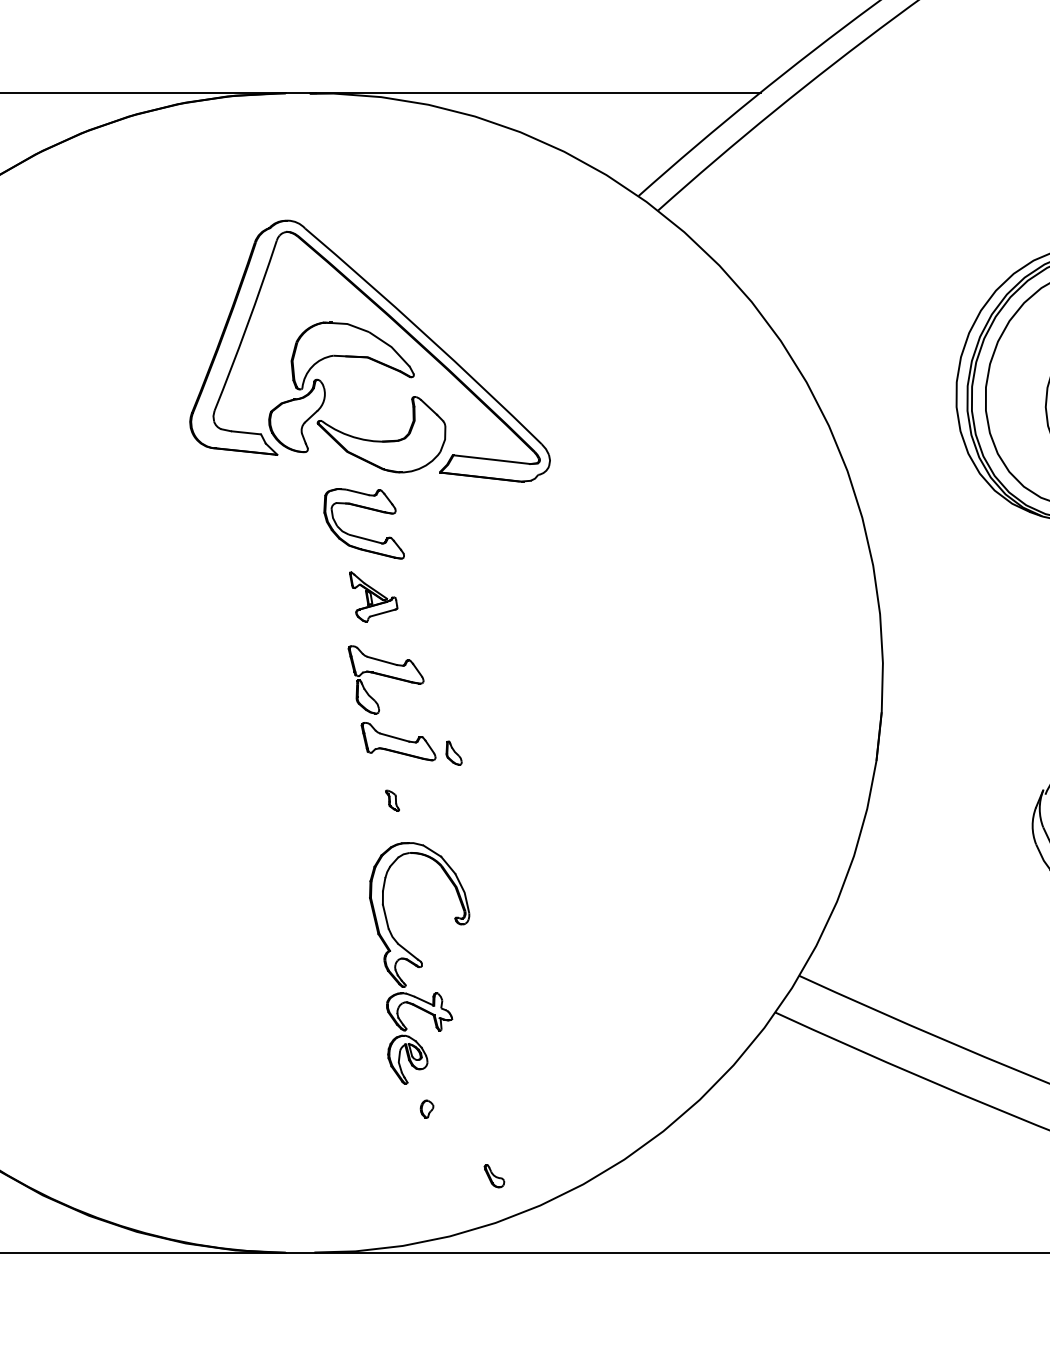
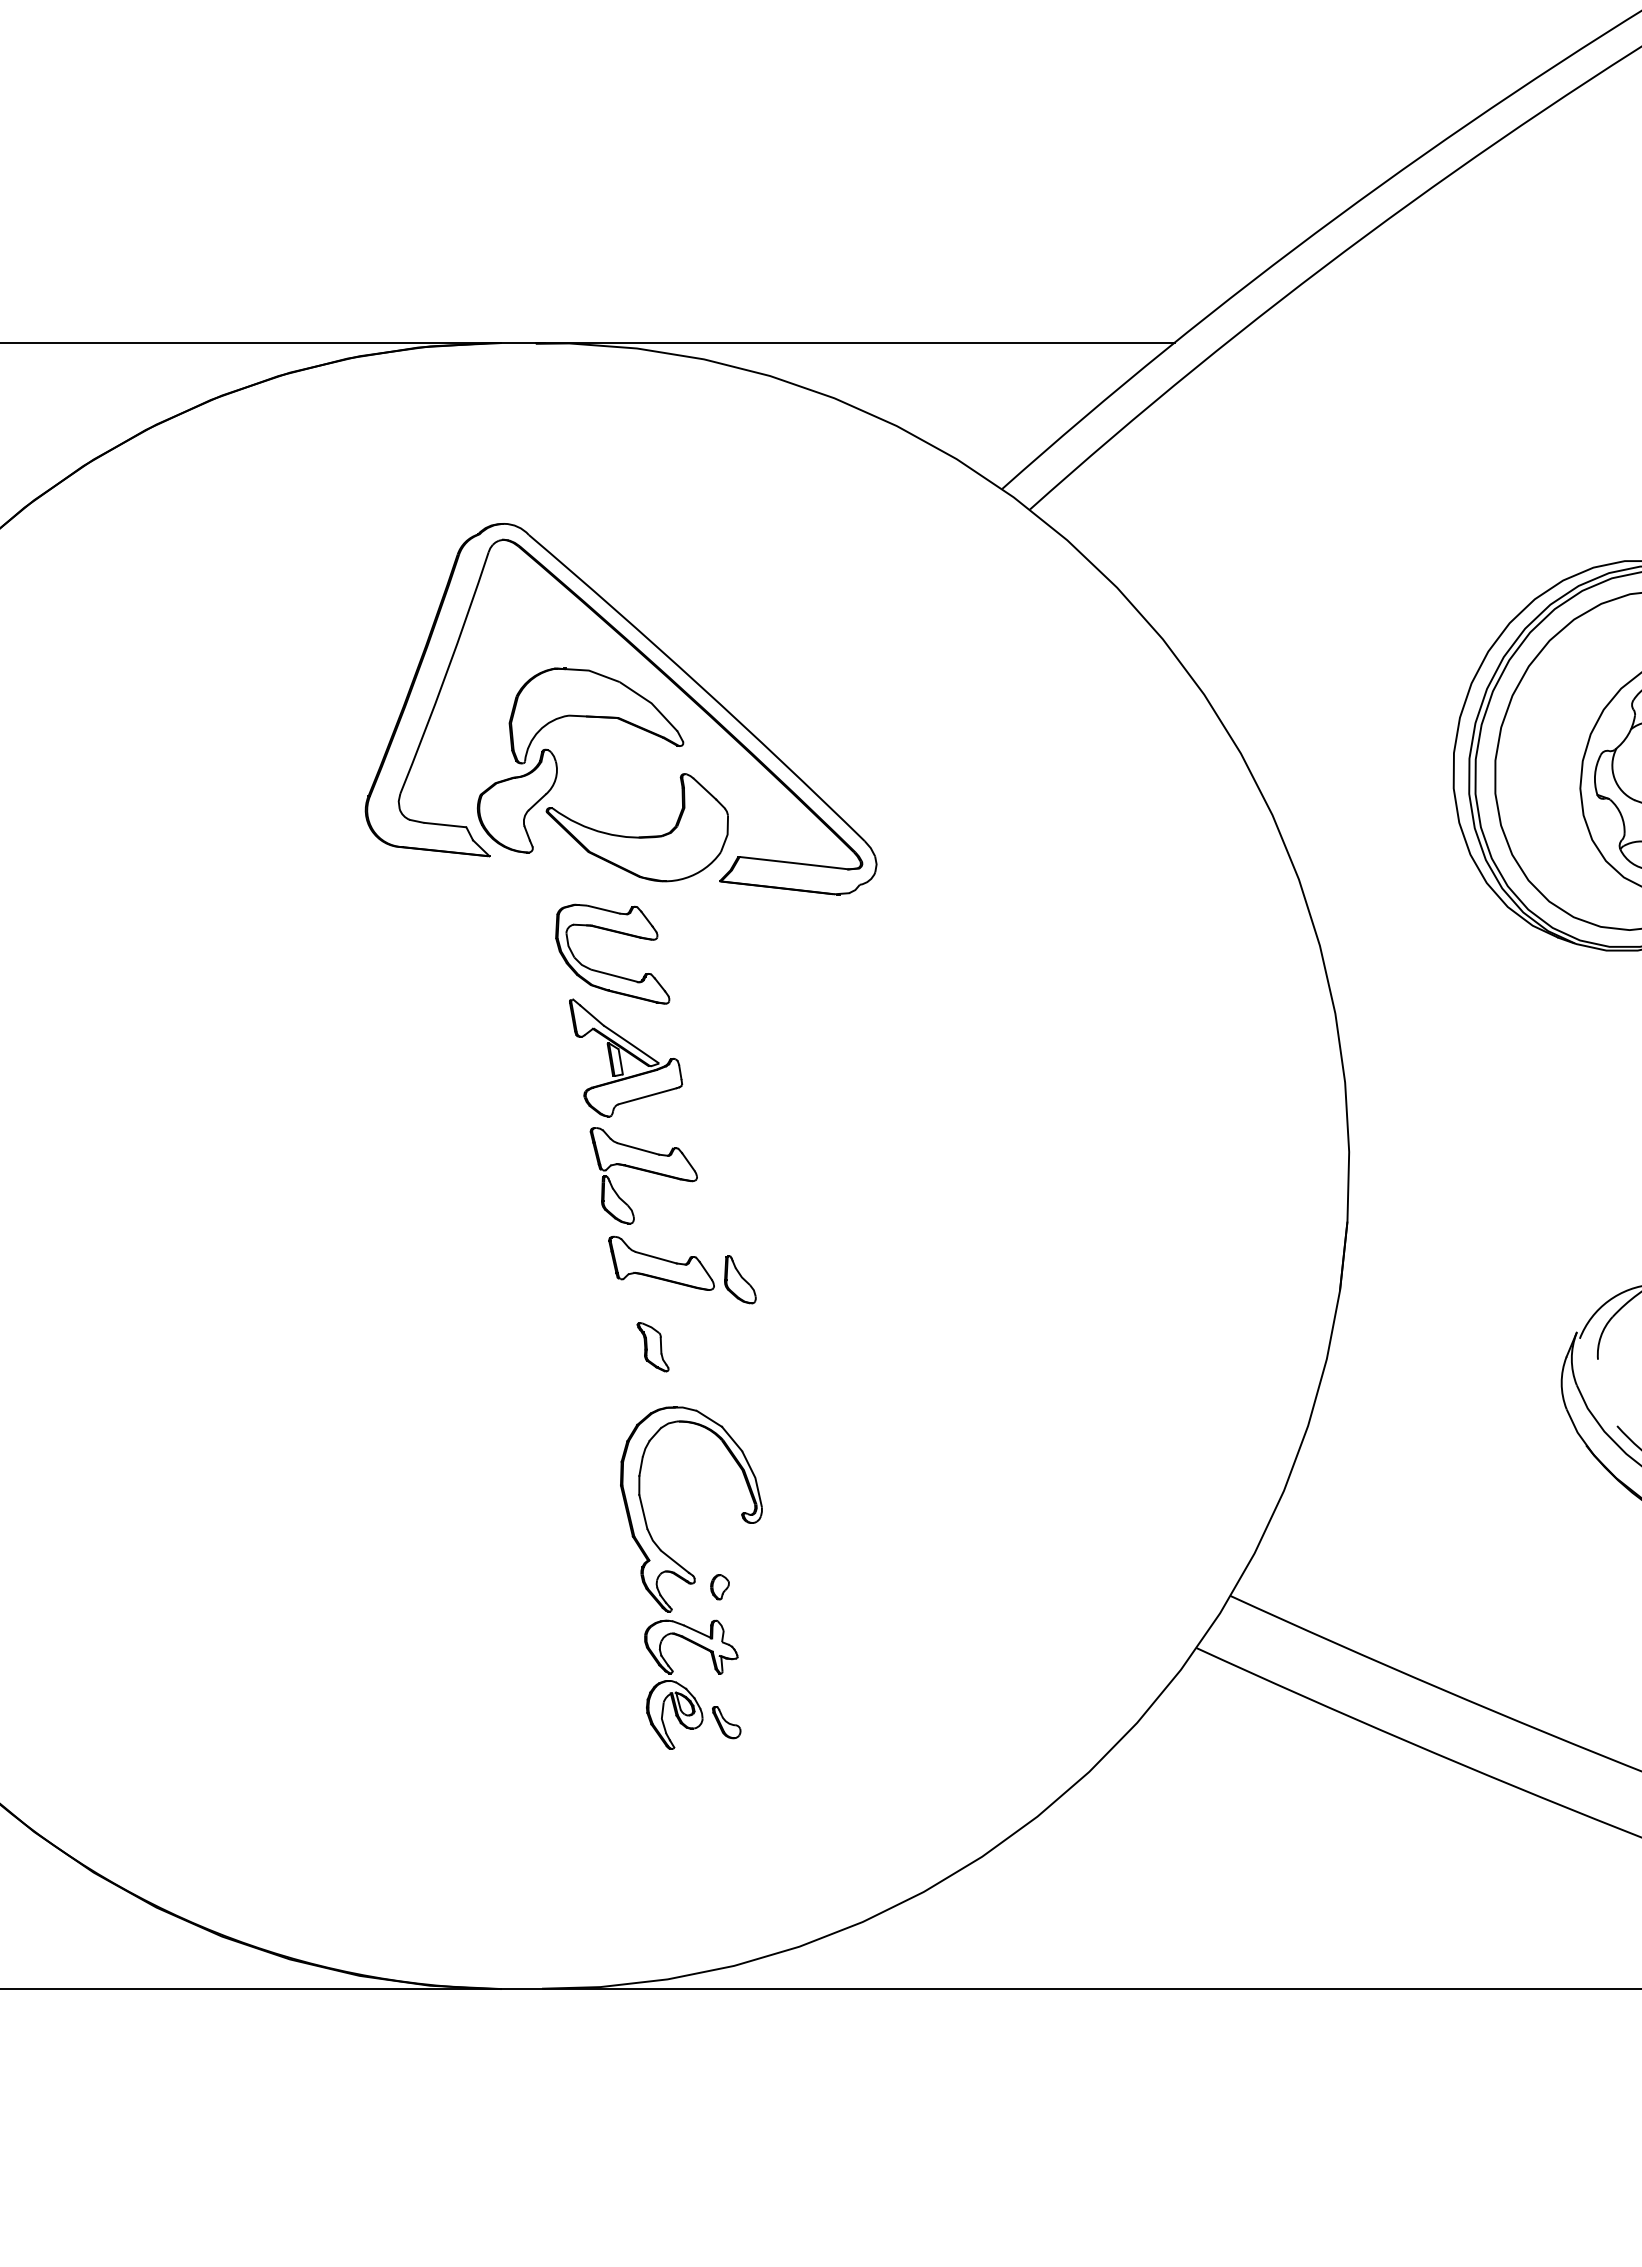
part: (373, 596) -> (626, 1057), size x1.67
part: (454, 752) -> (740, 1279), size x1.43
part: (392, 800) -> (652, 1347), size x1.67
part: (426, 1109) -> (719, 1587), moved
part: (494, 1176) -> (726, 1722), moved

